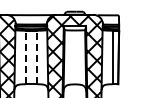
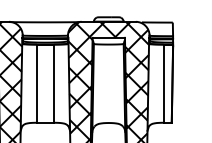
line: (25, 57) -> (36, 83), dashed -> solid
line: (37, 57) -> (54, 83), dashed -> solid

